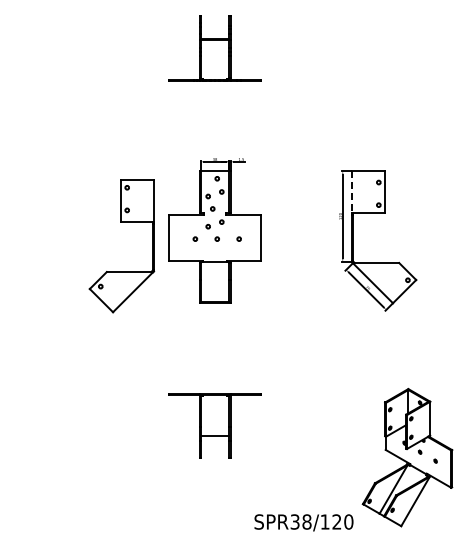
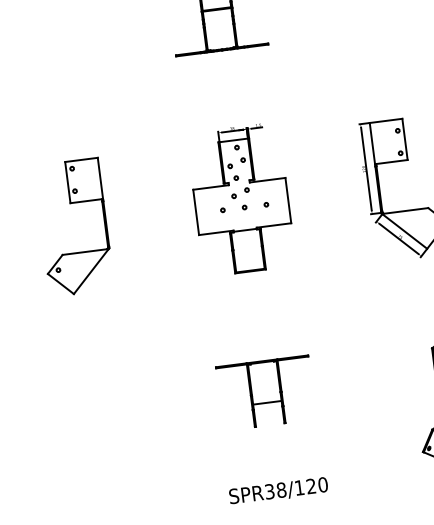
line: (352, 191) -> (372, 143), dashed -> solid
part: (121, 222) -> (70, 203), moved
text: (303, 522) -> (278, 491), moved

